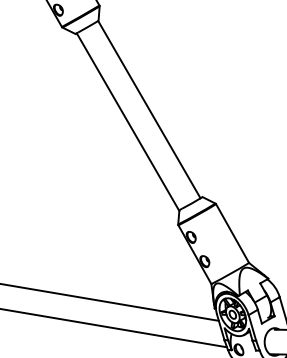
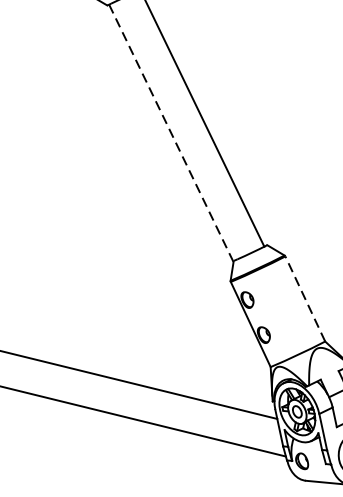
line: (128, 122) -> (171, 133), solid -> dashed
line: (232, 233) -> (305, 298), solid -> dashed

